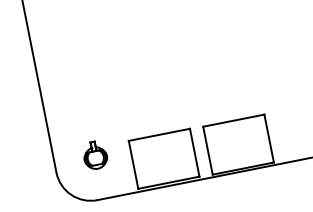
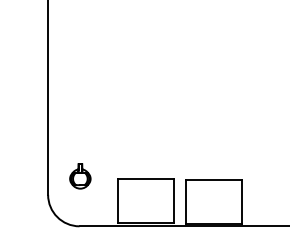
part: (95, 155) -> (80, 176), moved

